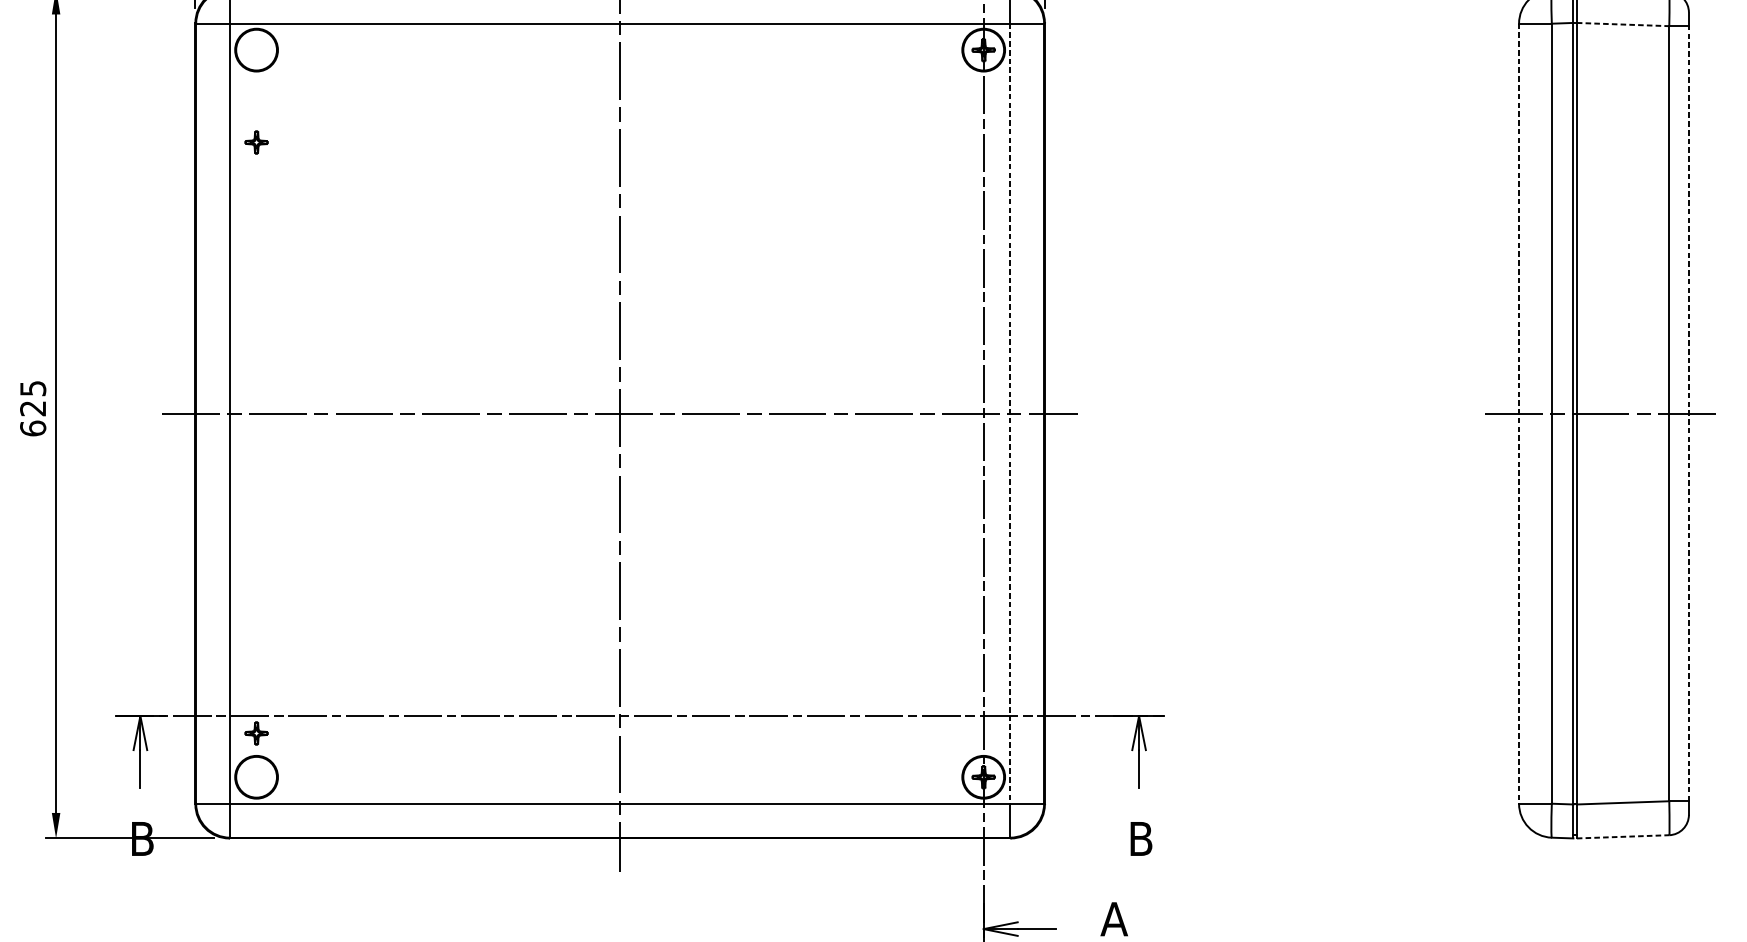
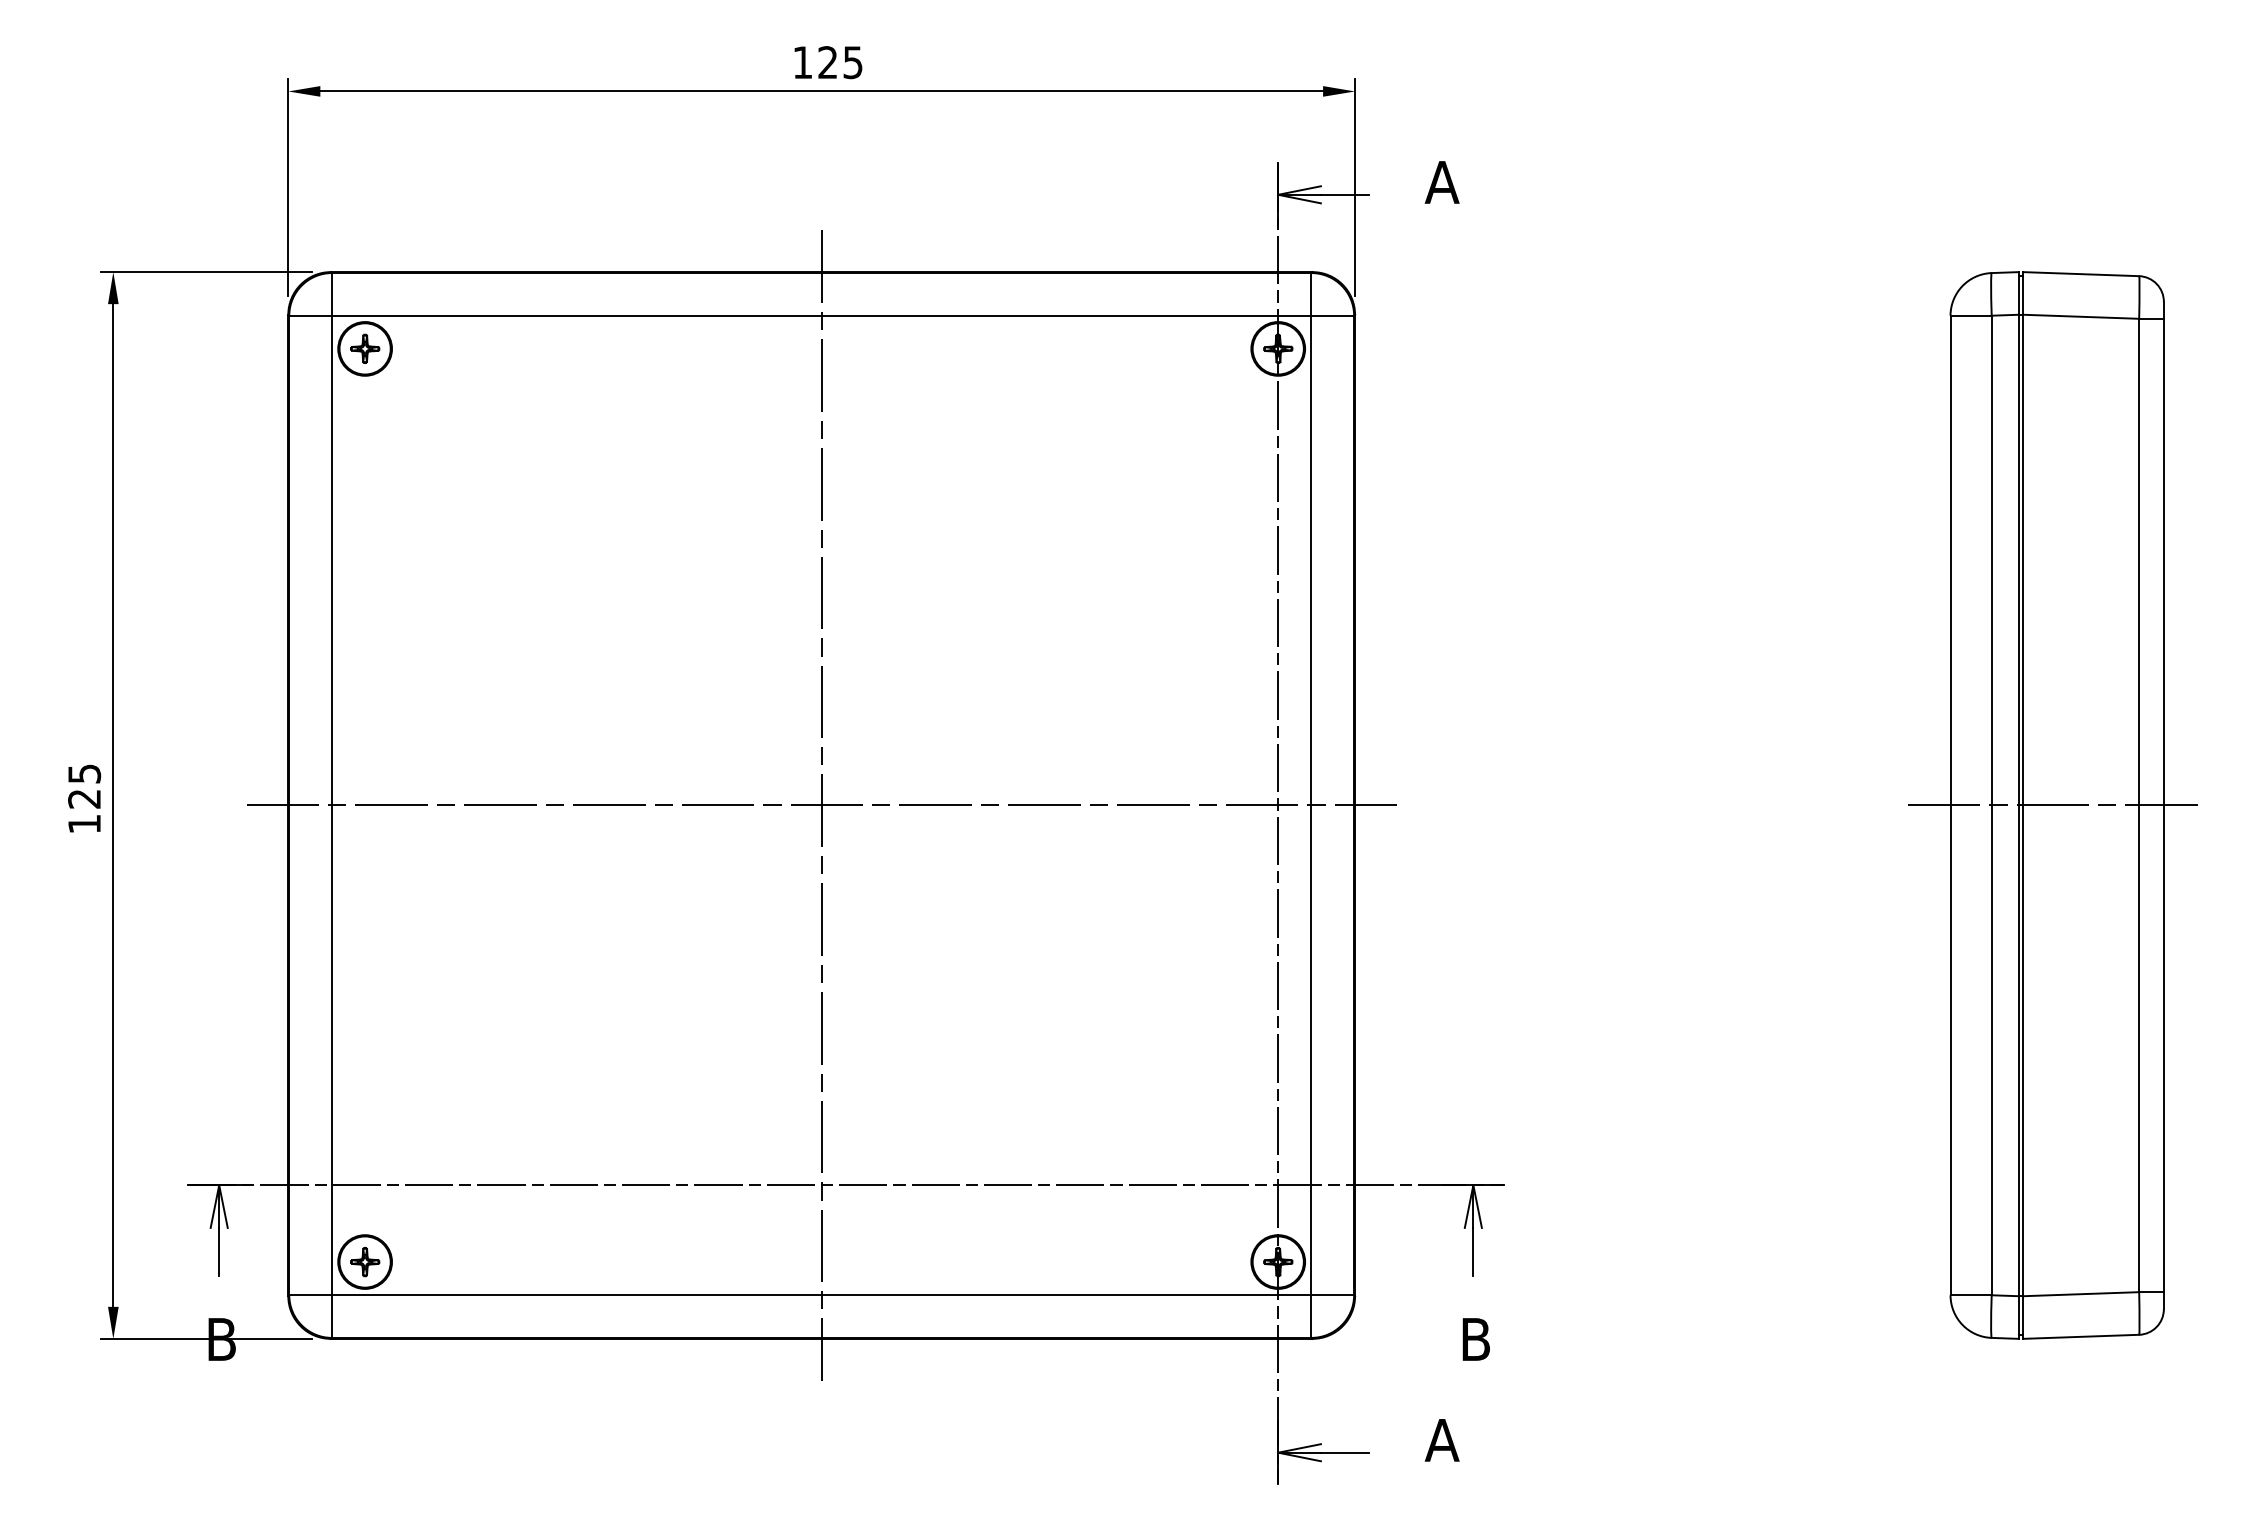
line: (1623, 24) -> (2081, 316), dashed -> solid
part: (256, 142) -> (365, 348), moved
line: (1010, 413) -> (1311, 805), dashed -> solid
line: (1519, 413) -> (1950, 805), dashed -> solid
line: (1688, 413) -> (2163, 805), dashed -> solid
text: (33, 428) -> (84, 823), 625 -> 125
part: (256, 733) -> (365, 1262), moved
line: (1623, 836) -> (2081, 1336), dashed -> solid

